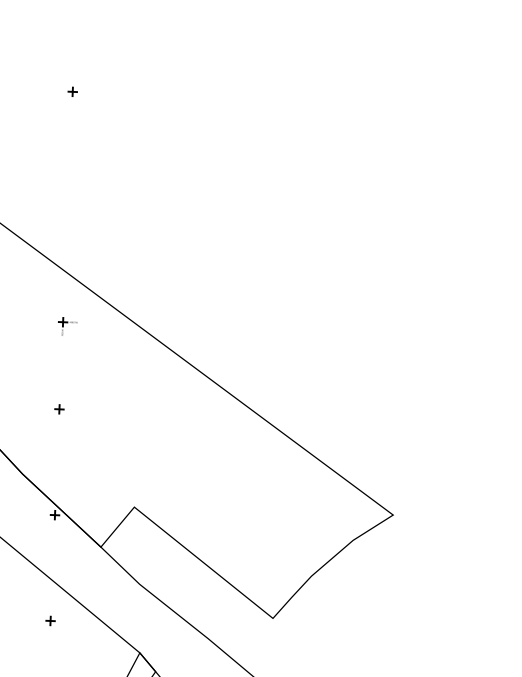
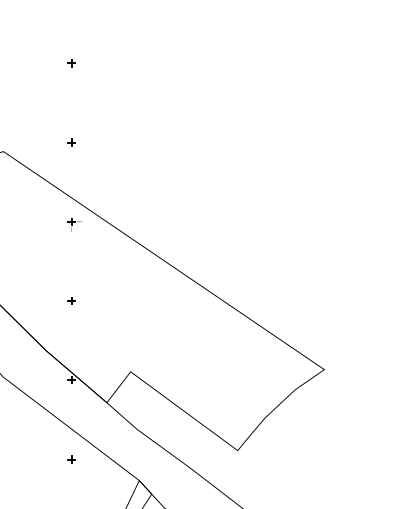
part: (68, 197) -> (71, 142), added
part: (66, 325) -> (74, 224), moved

